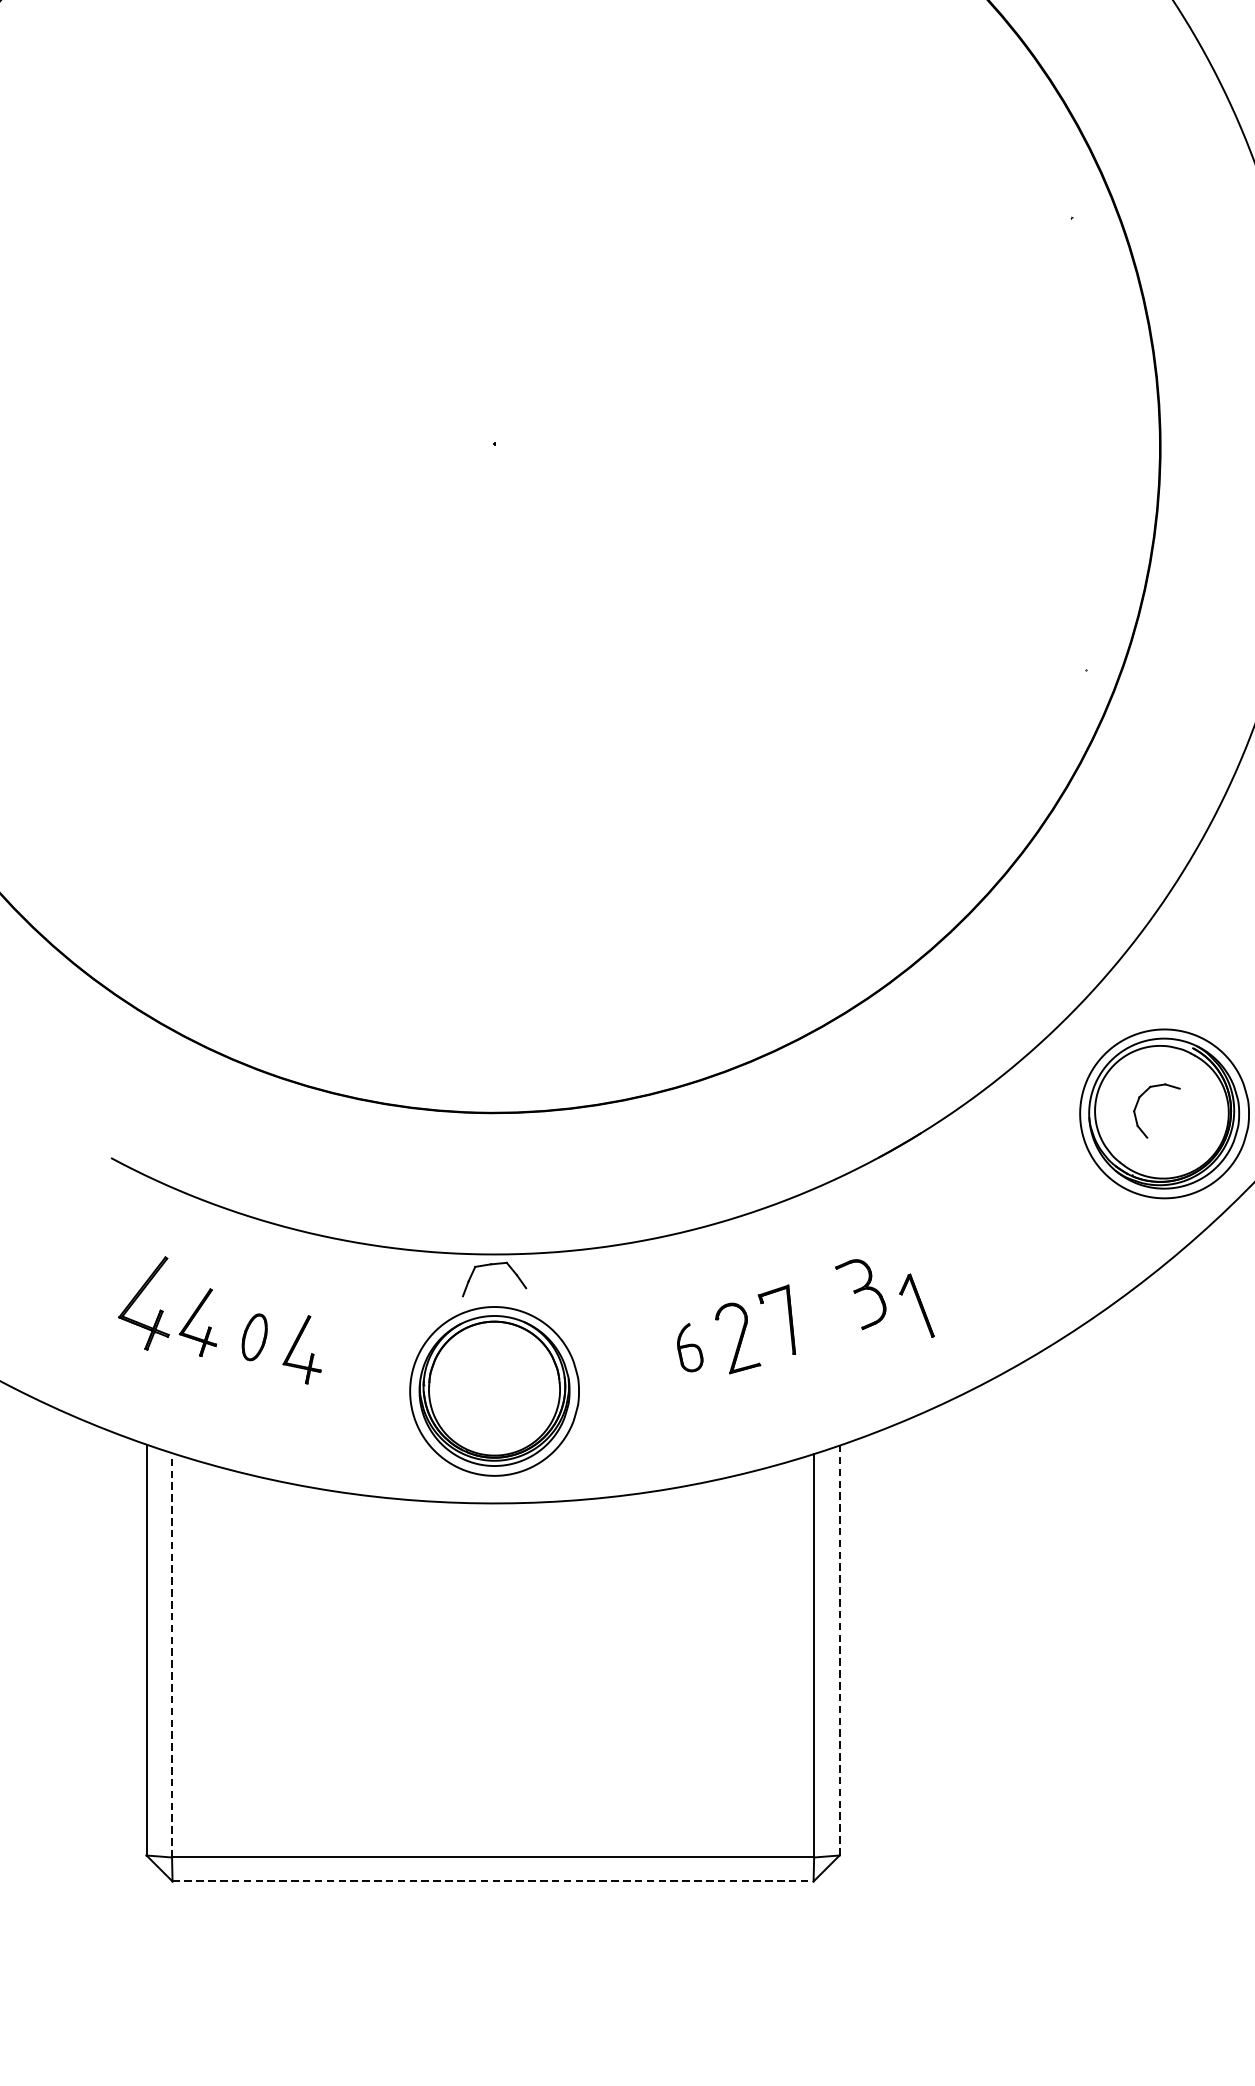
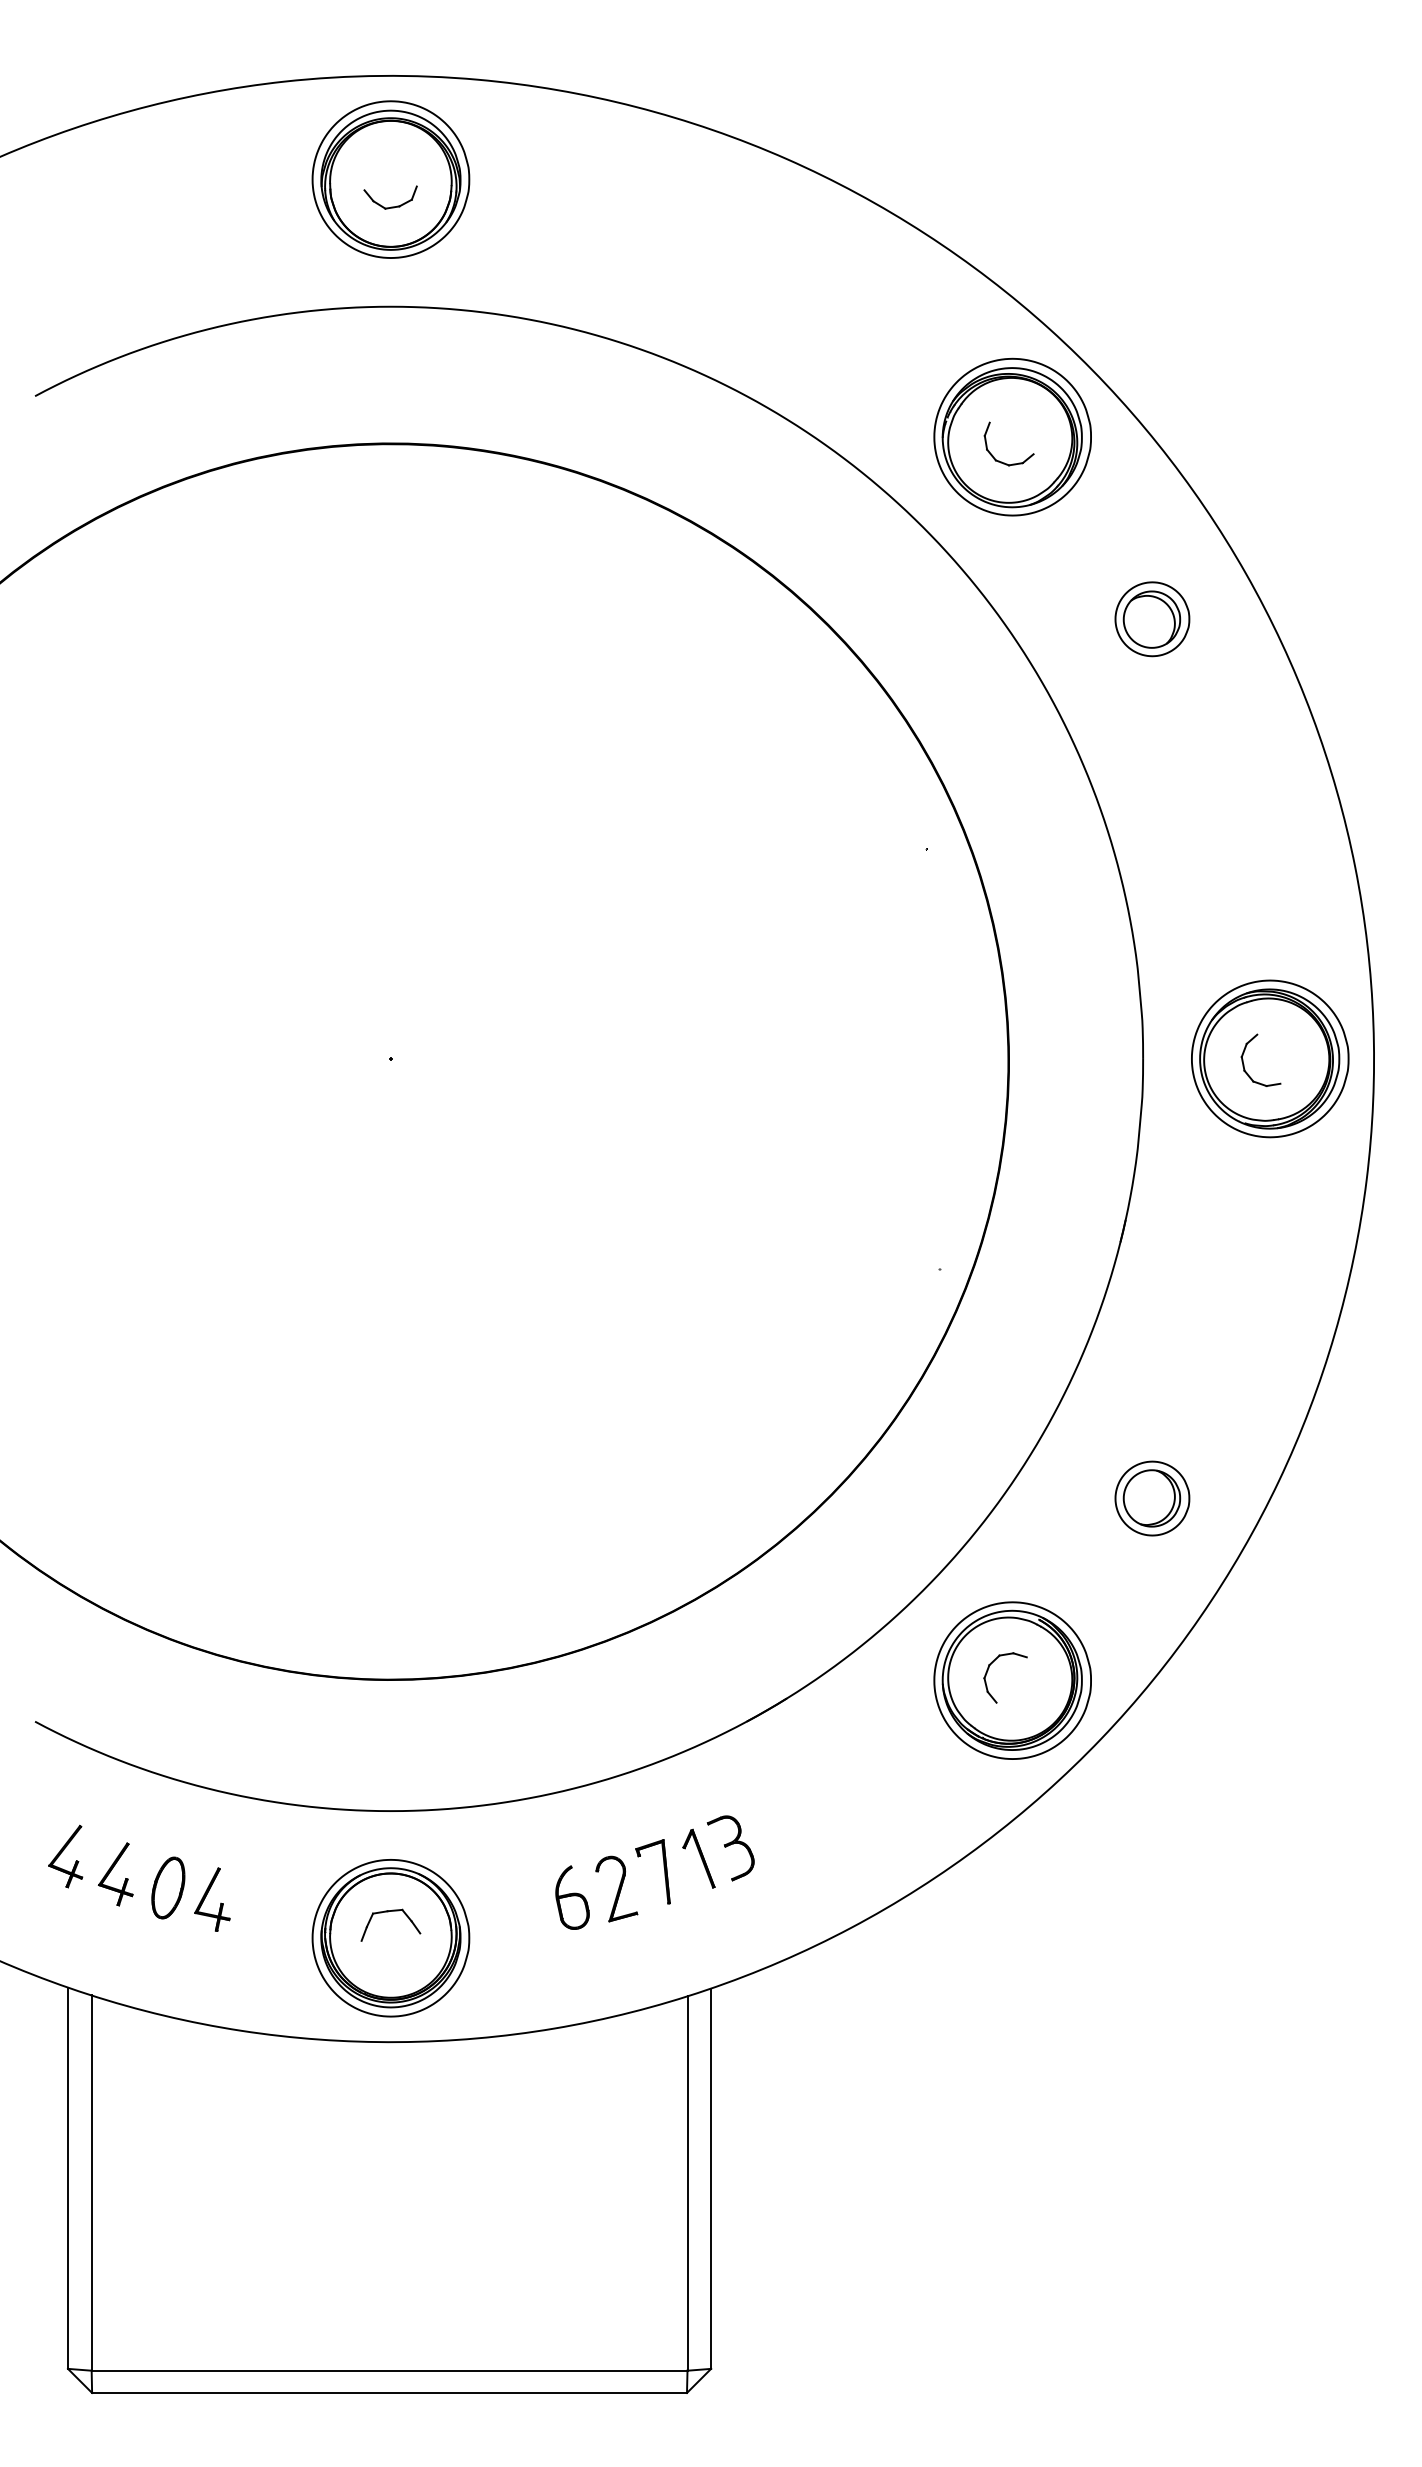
part: (491, 1265) -> (388, 1912), moved
part: (143, 1303) -> (65, 1856), size x0.71
part: (916, 1305) -> (698, 1858), moved
part: (254, 1336) -> (168, 1887), size x1.43
part: (690, 1347) -> (572, 1897), size x1.43
line: (840, 1650) -> (711, 2178), dashed -> solid
line: (171, 1655) -> (91, 2183), dashed -> solid
line: (494, 1880) -> (390, 2392), dashed -> solid

